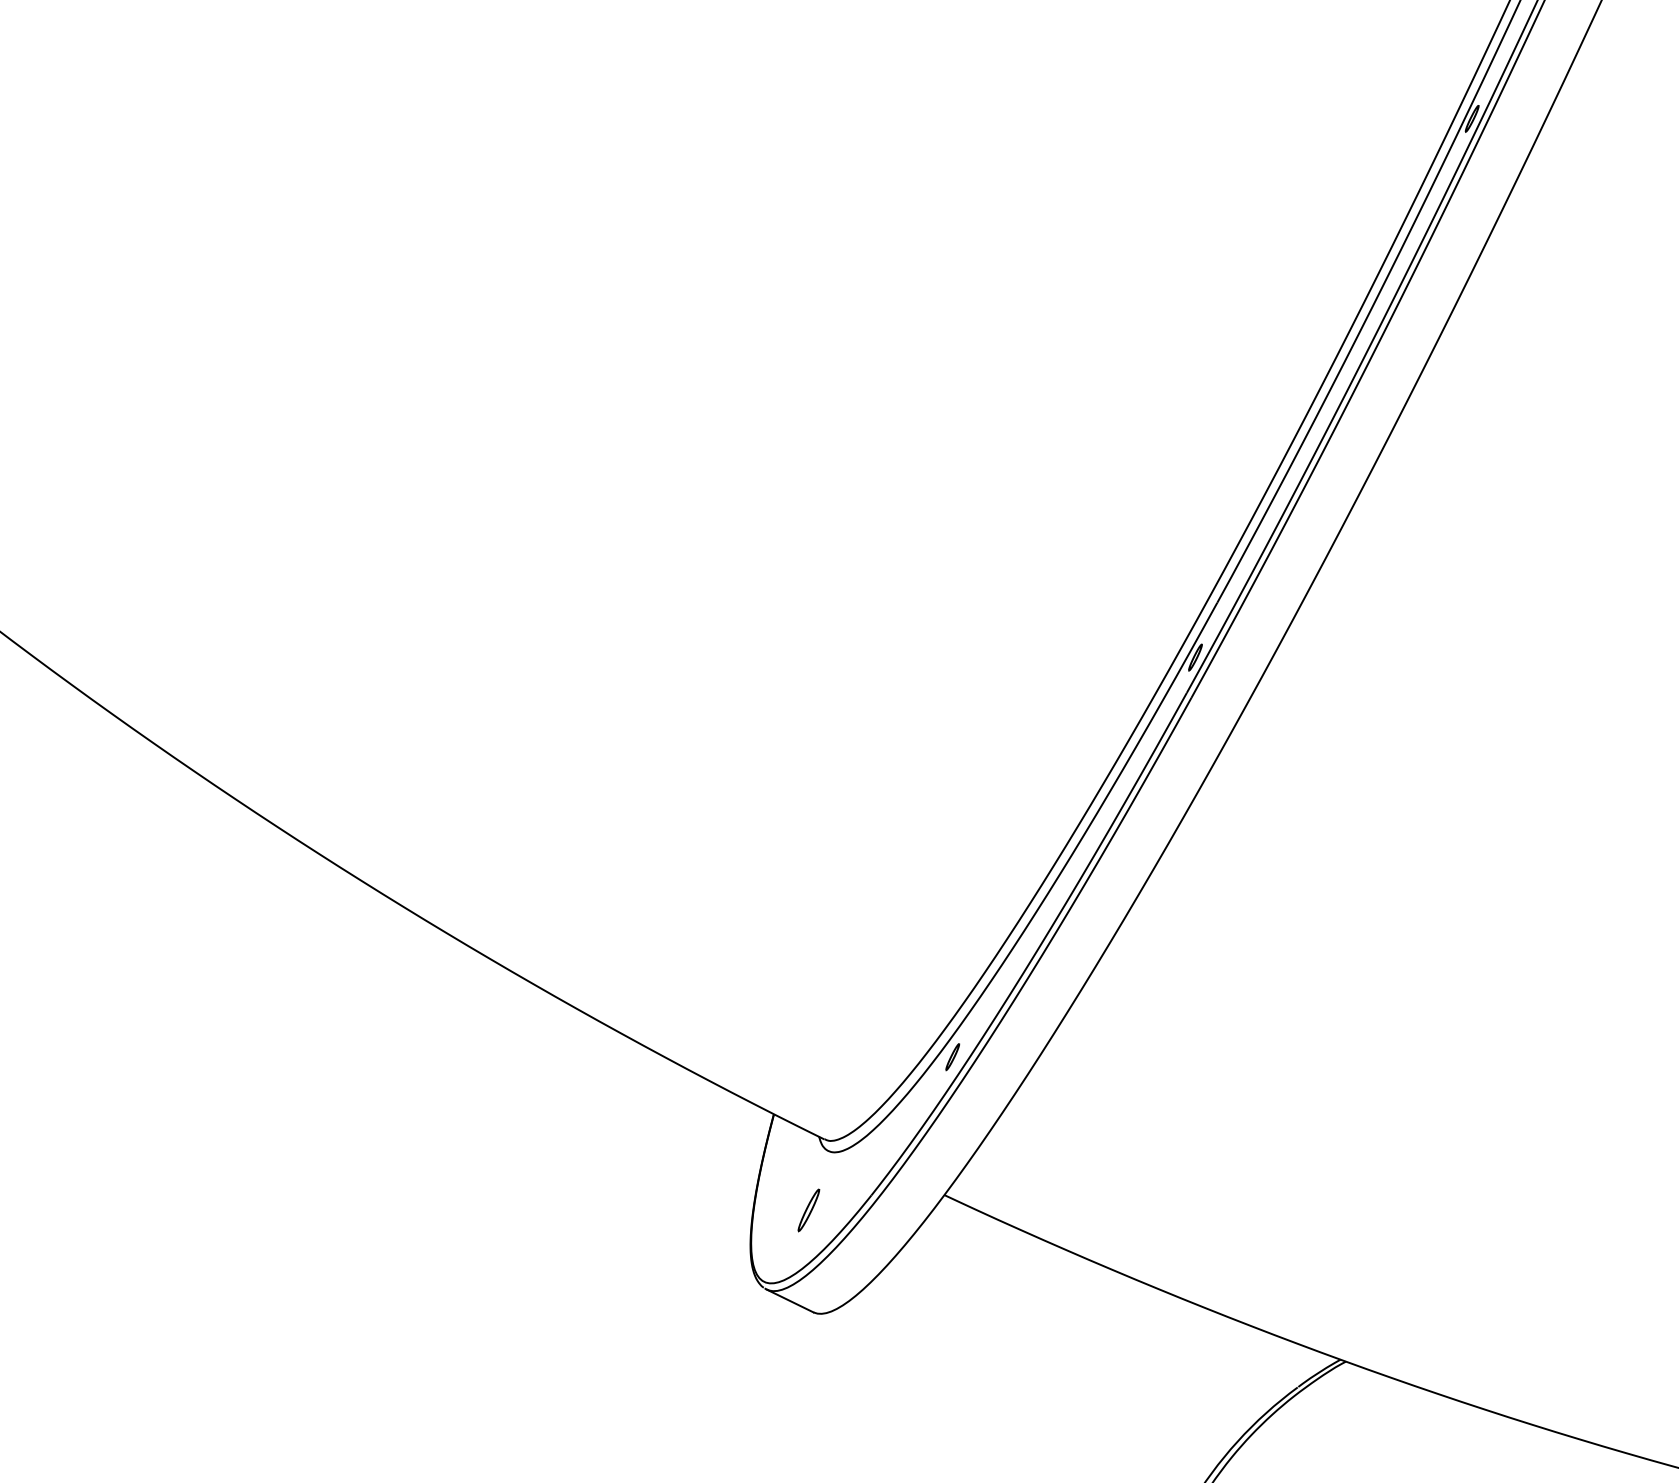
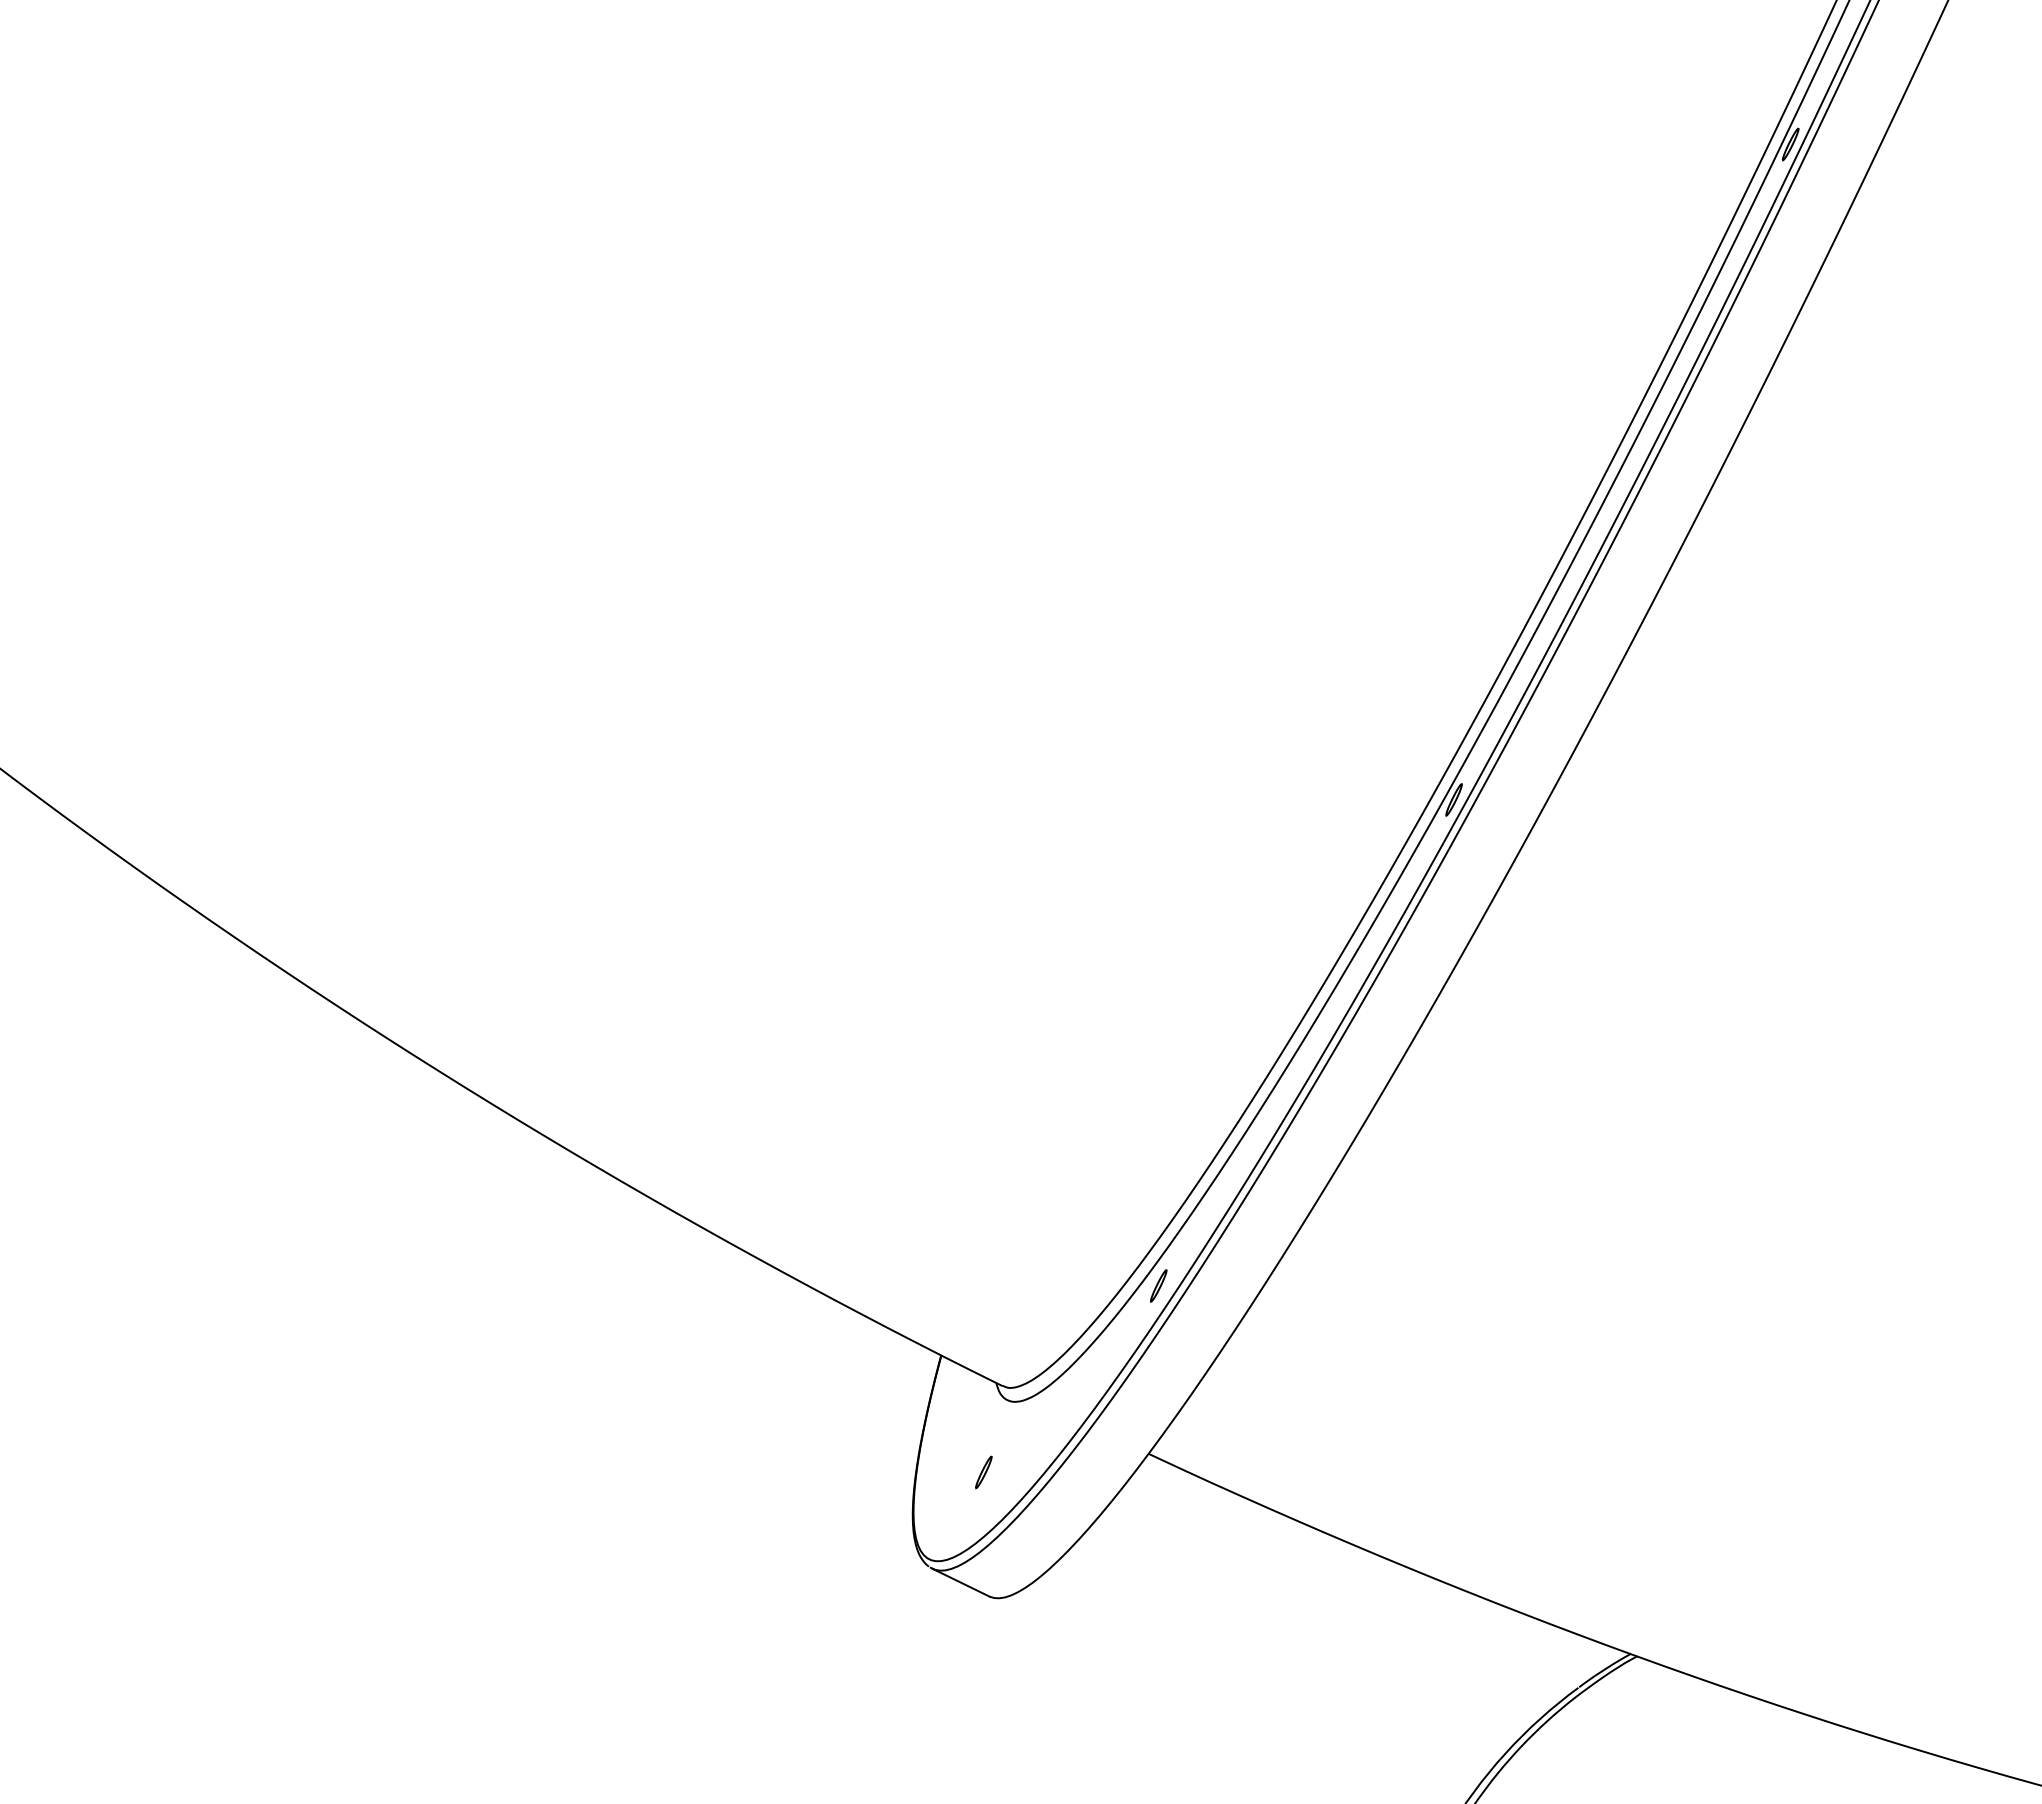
part: (808, 1210) -> (983, 1472), size x0.62

